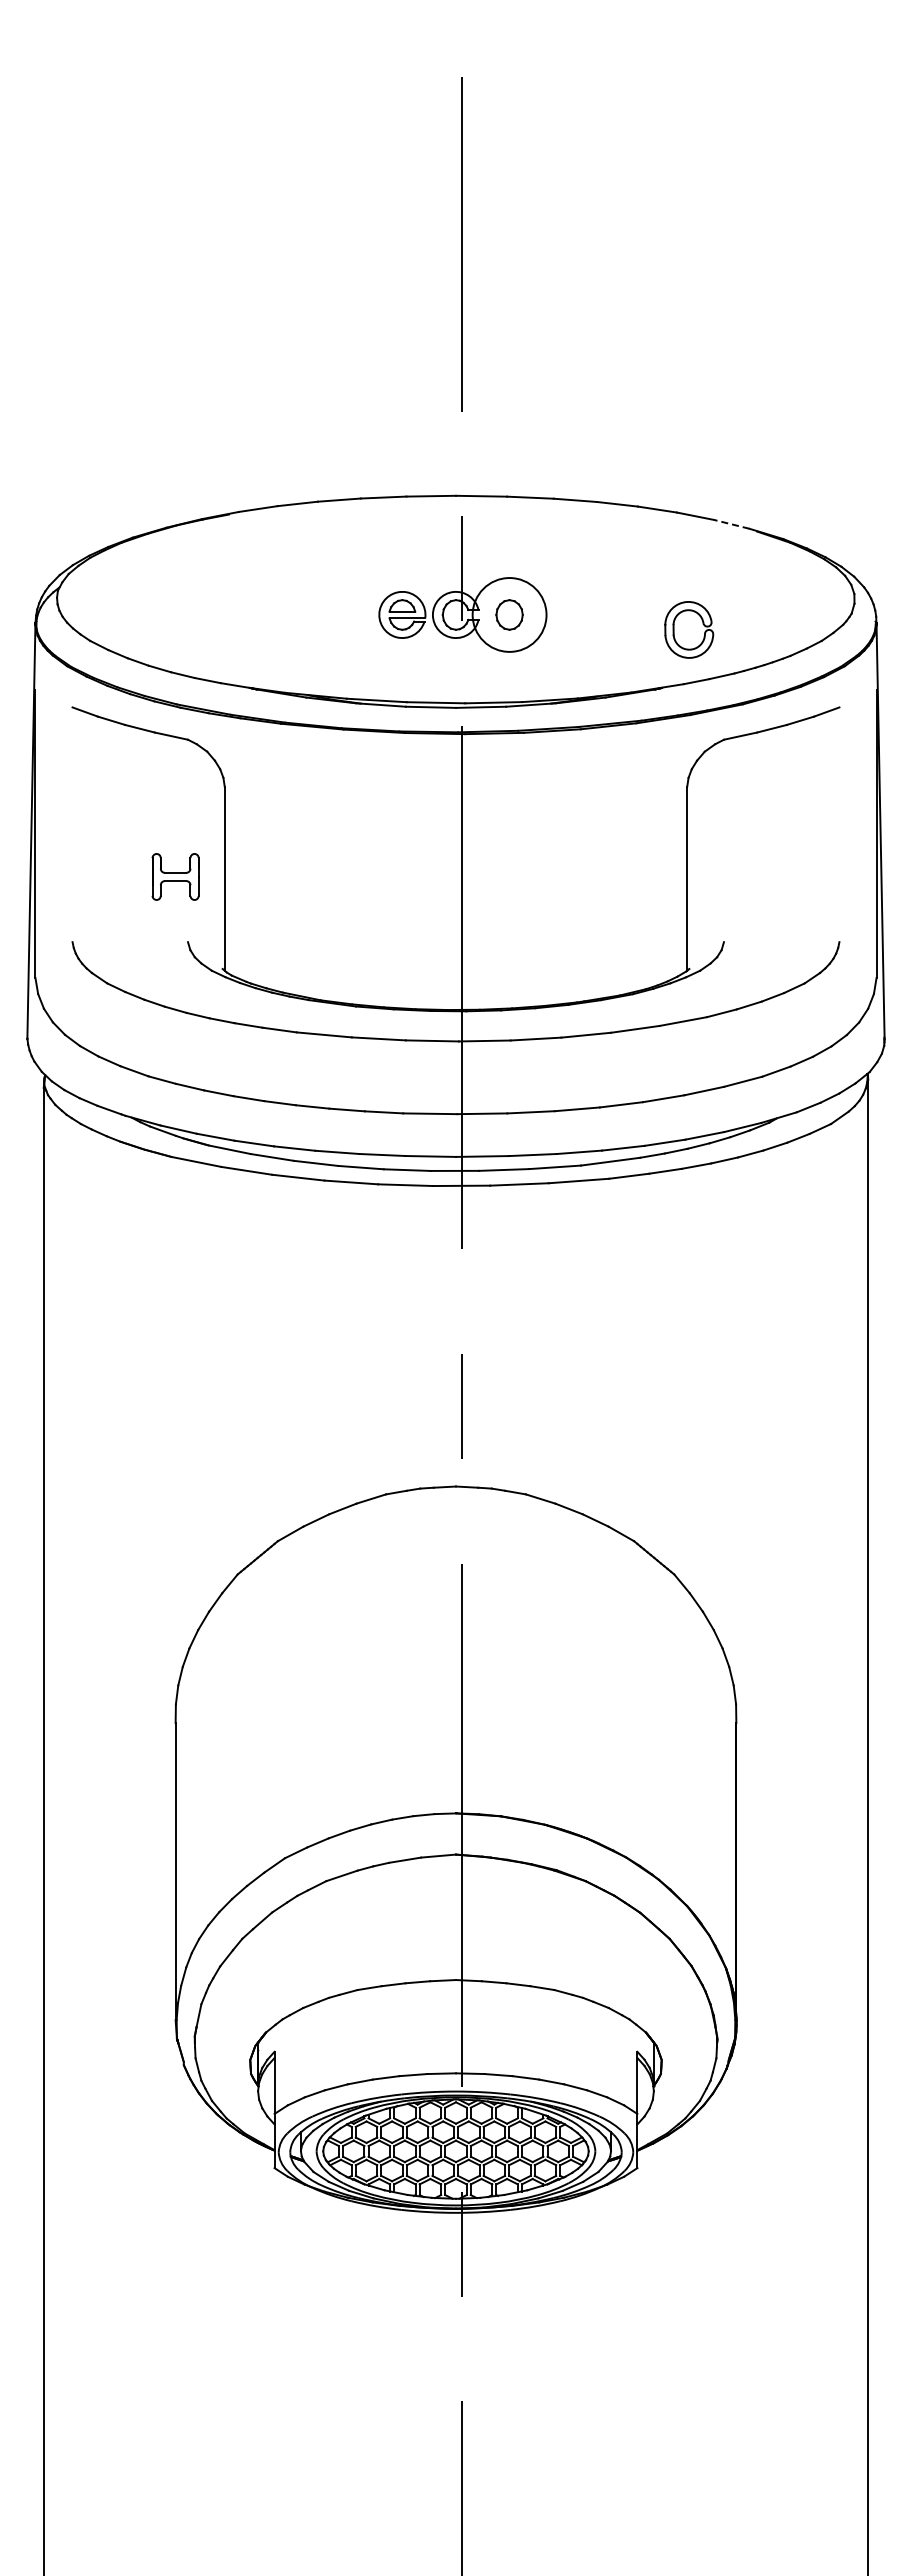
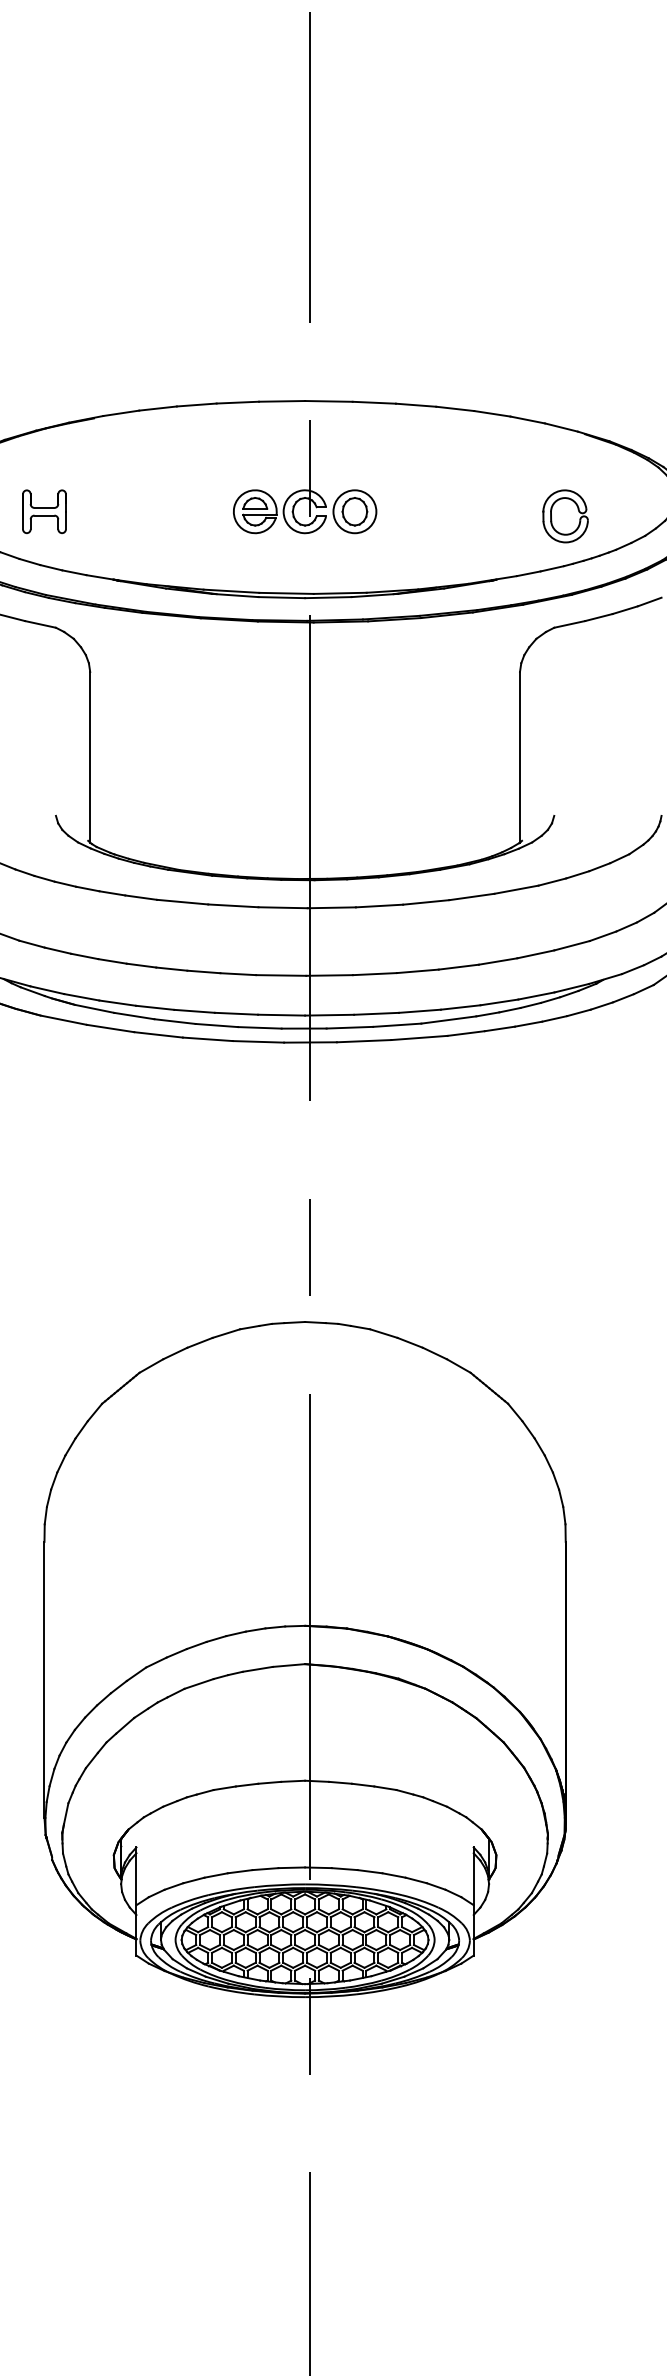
line: (731, 524) -> (561, 427), dashed -> solid
circle: (509, 614) -> (354, 511), size x0.62
part: (702, 624) -> (577, 511), moved
part: (175, 876) -> (44, 511), moved

